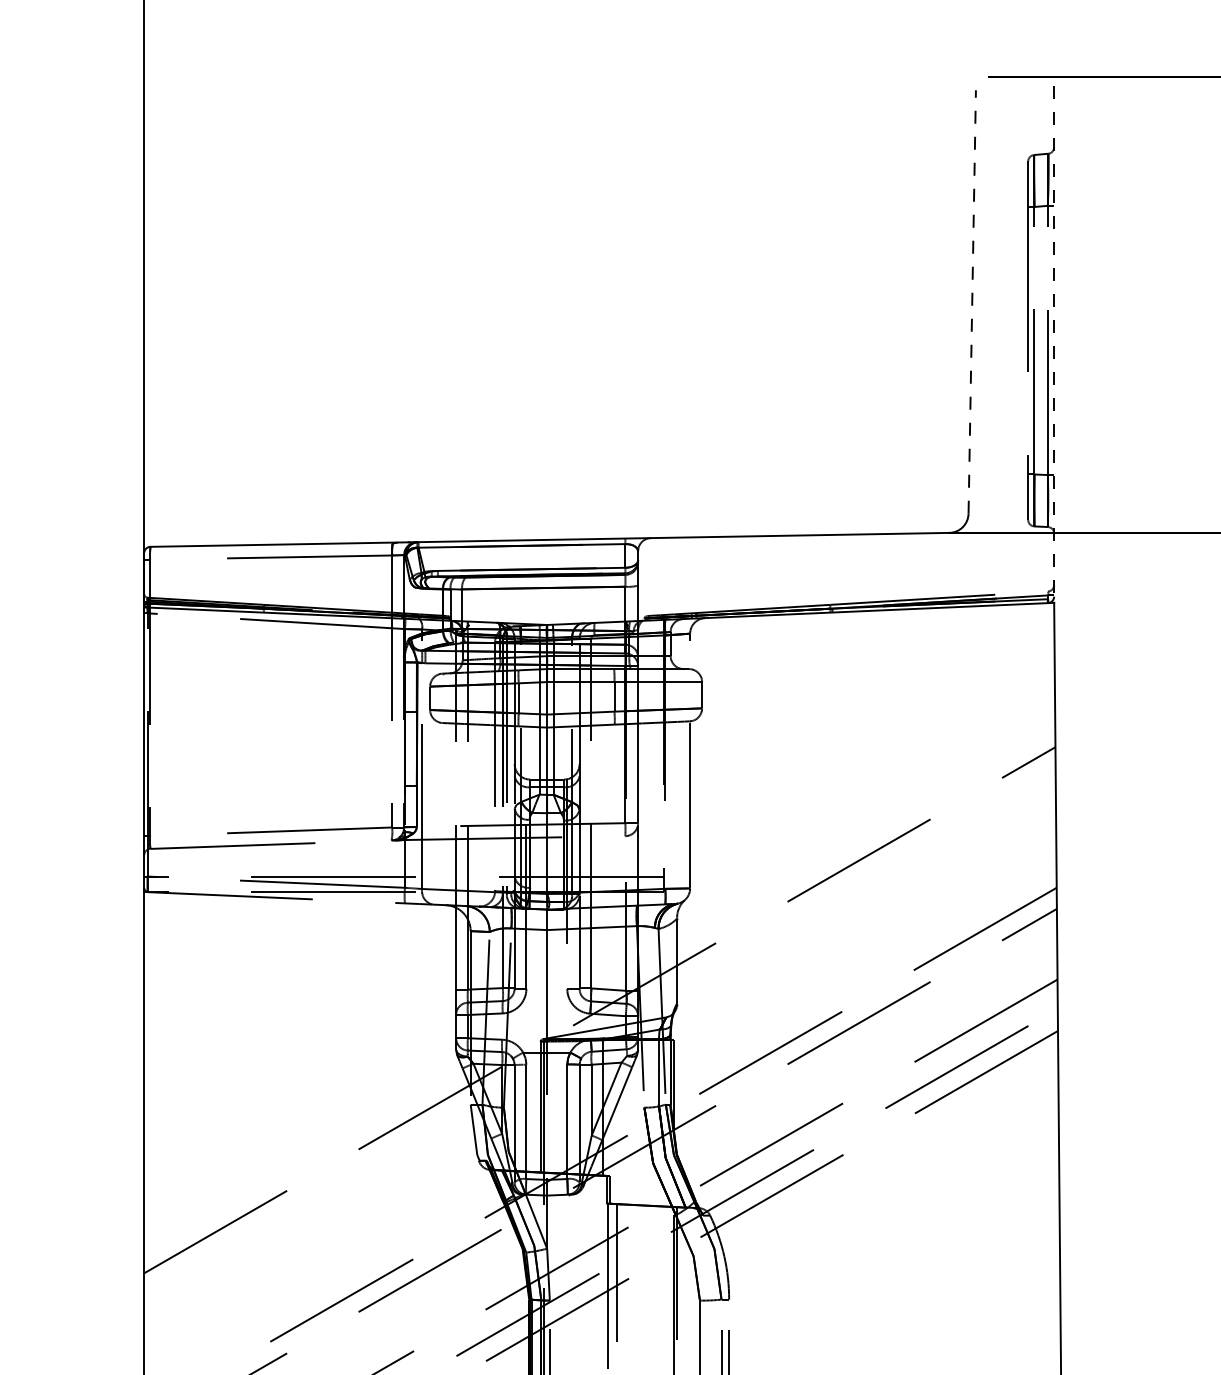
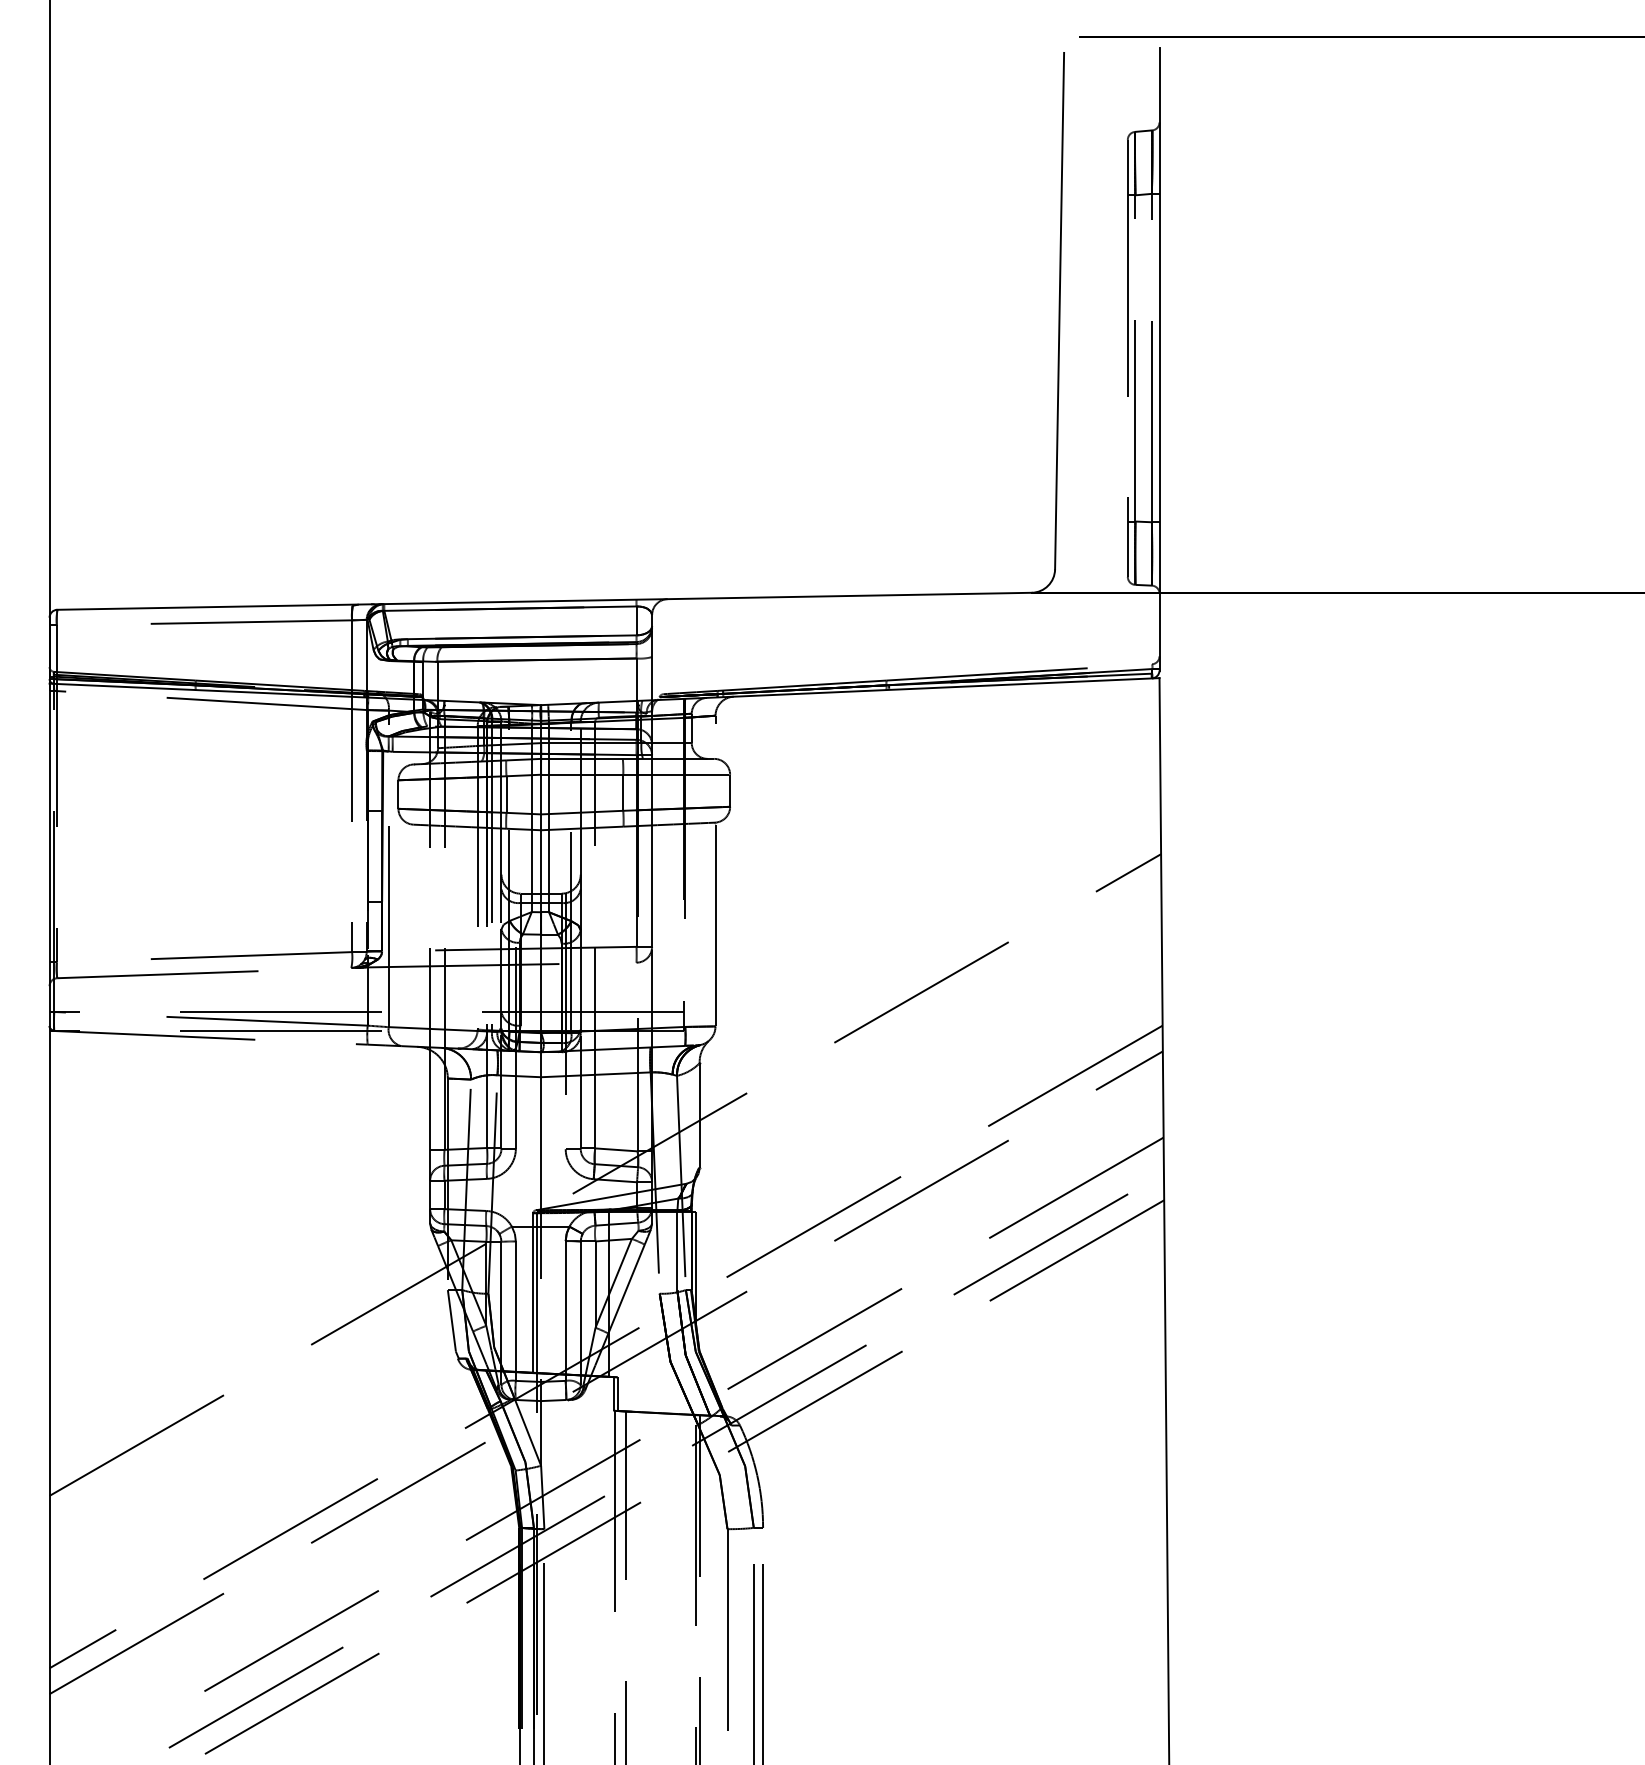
line: (972, 301) -> (1059, 310), dashed -> solid
line: (1054, 341) -> (1159, 359), dashed -> solid

